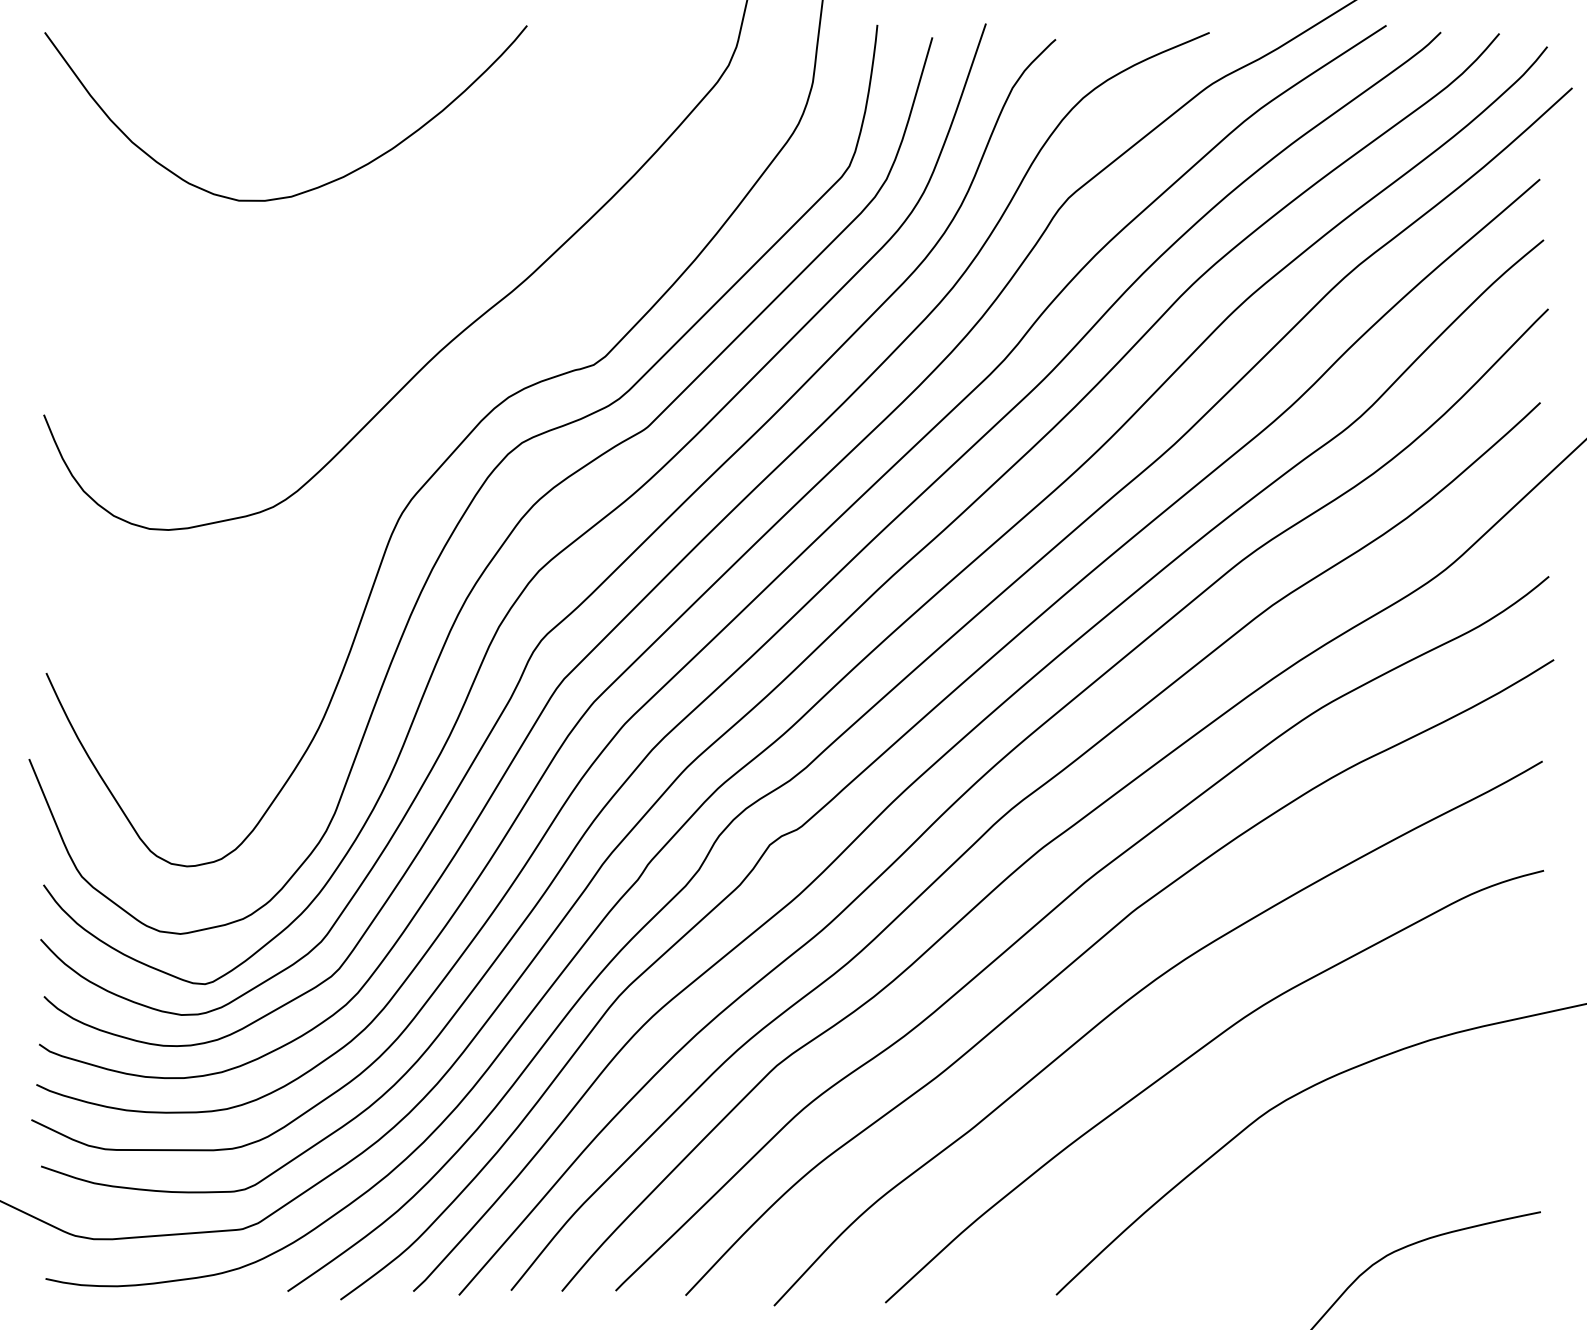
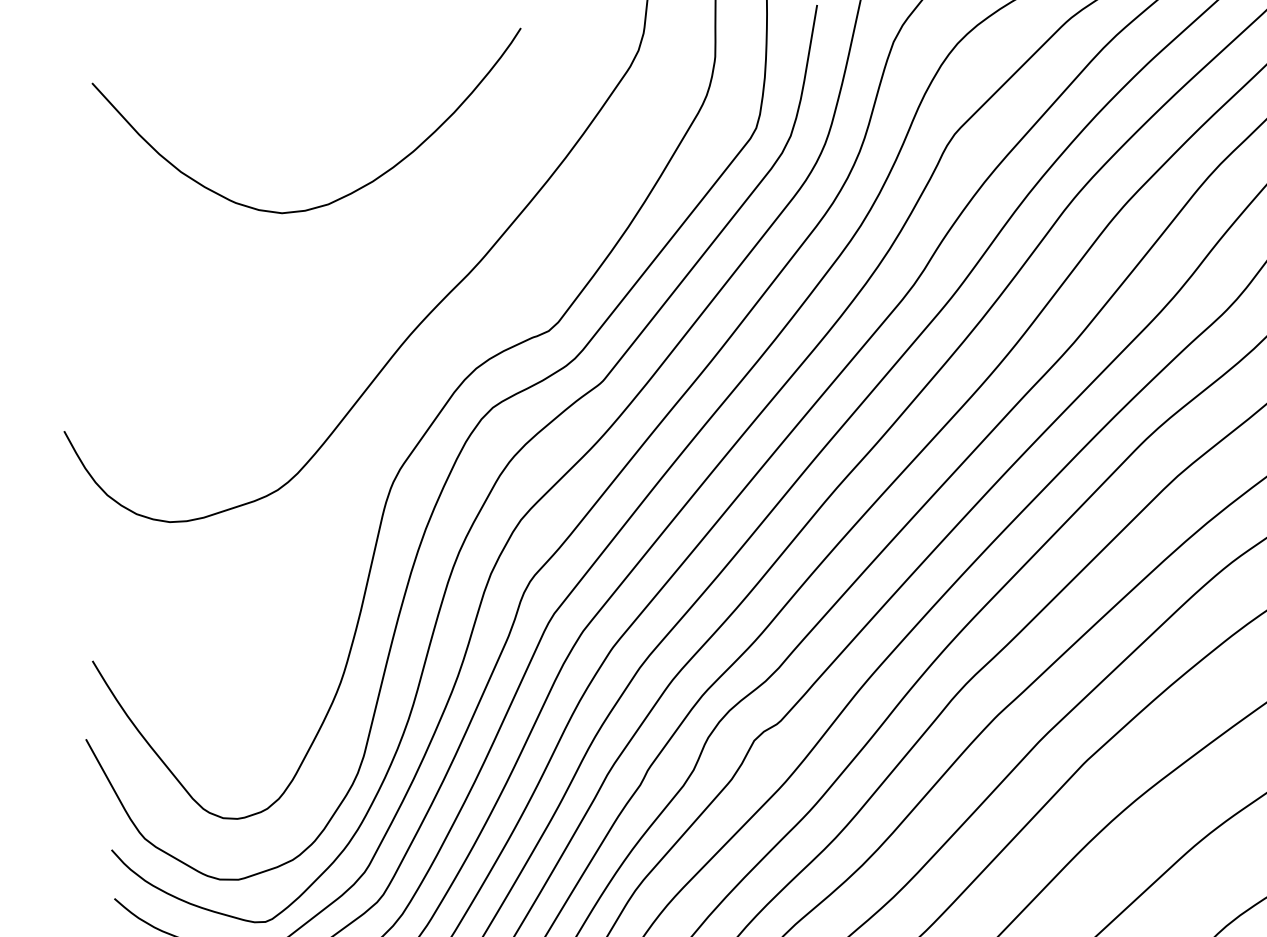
curve: (311, 188) -> (345, 195), moved

